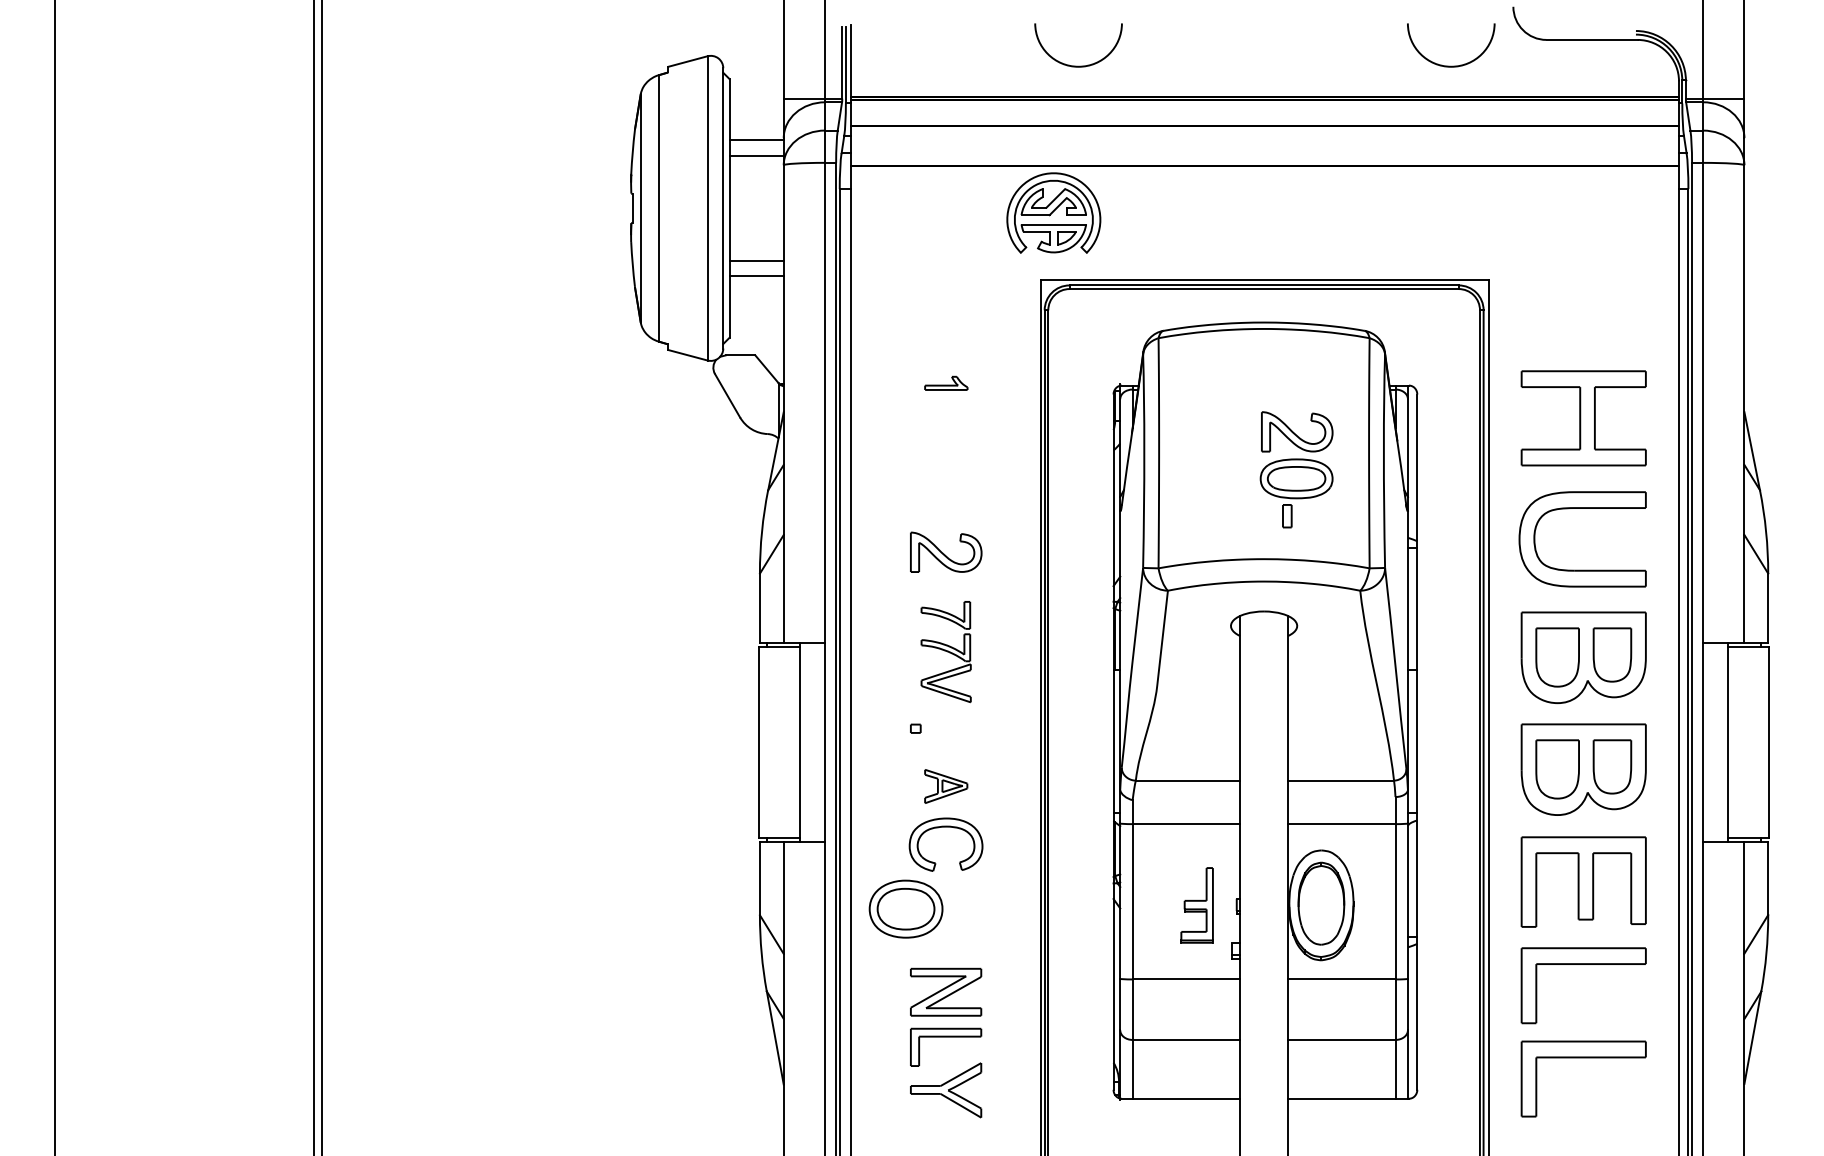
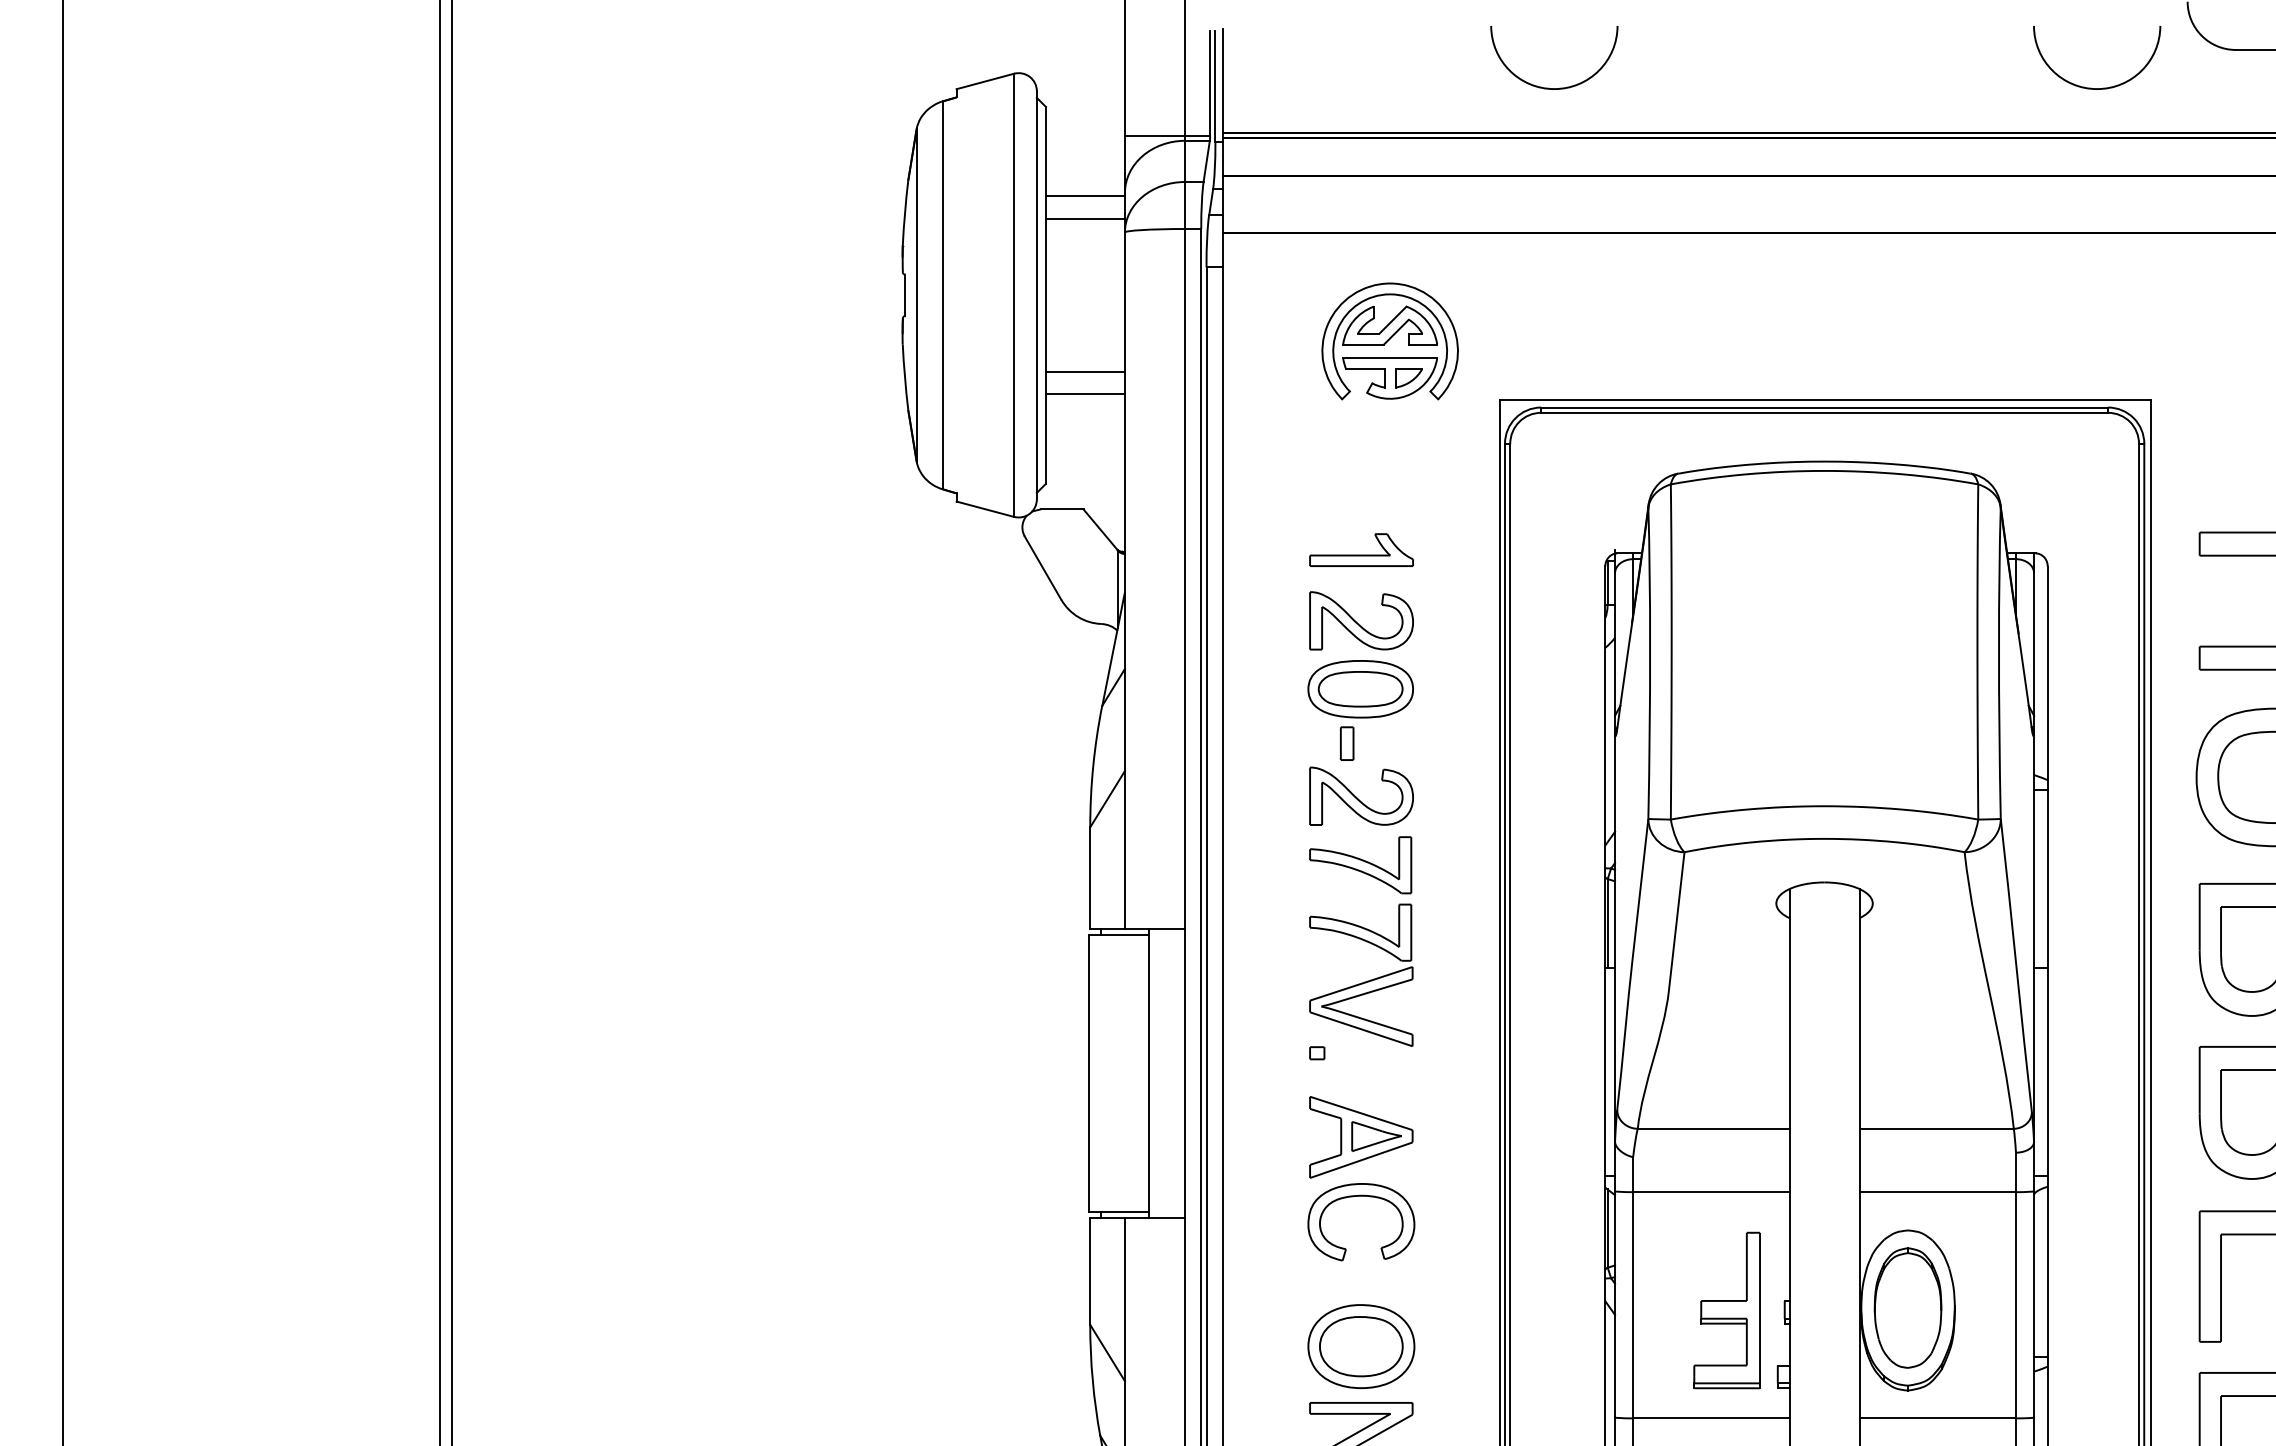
part: (1053, 212) -> (1389, 340), moved
part: (946, 383) -> (1361, 550), size x1.67
part: (1296, 469) -> (1360, 675), moved
part: (946, 651) -> (1361, 940), size x1.43
part: (946, 786) -> (1361, 1137), size x1.67
part: (1196, 905) -> (1726, 1310), size x1.43
part: (905, 908) -> (1360, 1345), moved

